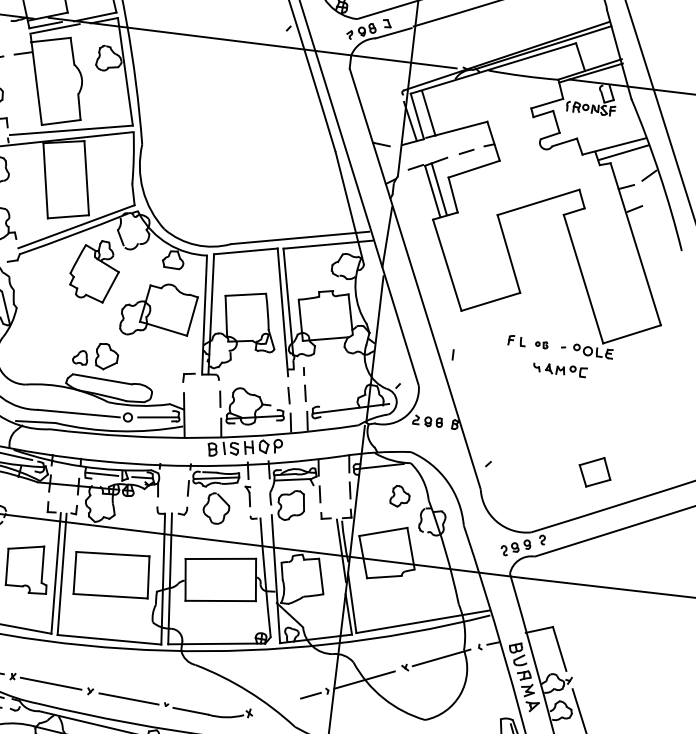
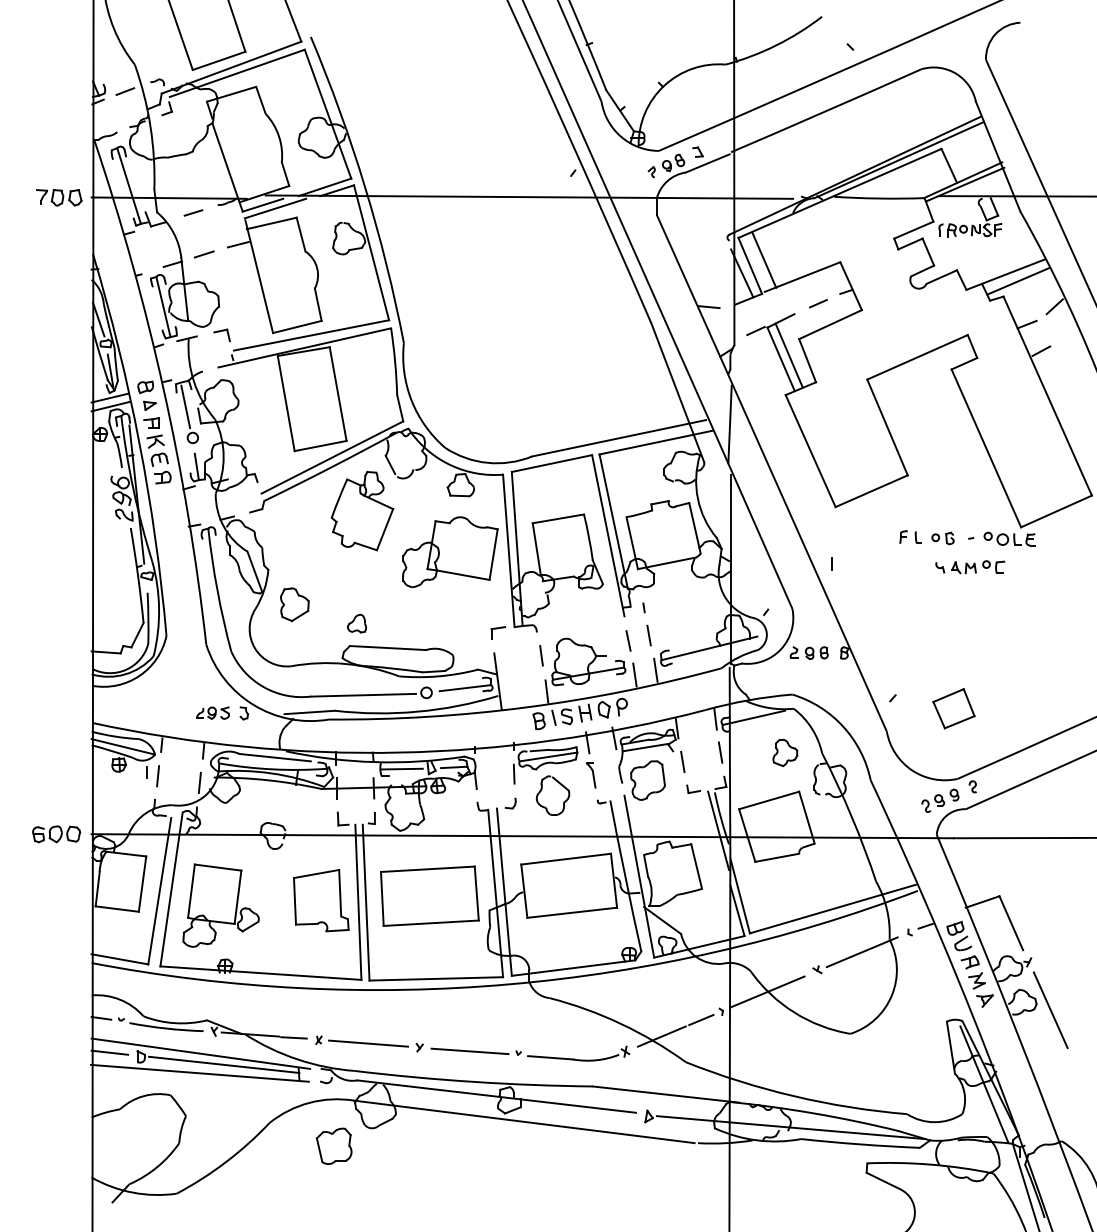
part: (541, 344) -> (942, 538), size x1.43
part: (106, 356) -> (294, 604), moved
part: (594, 472) -> (953, 708), moved
line: (278, 704) -> (661, 1036), added

